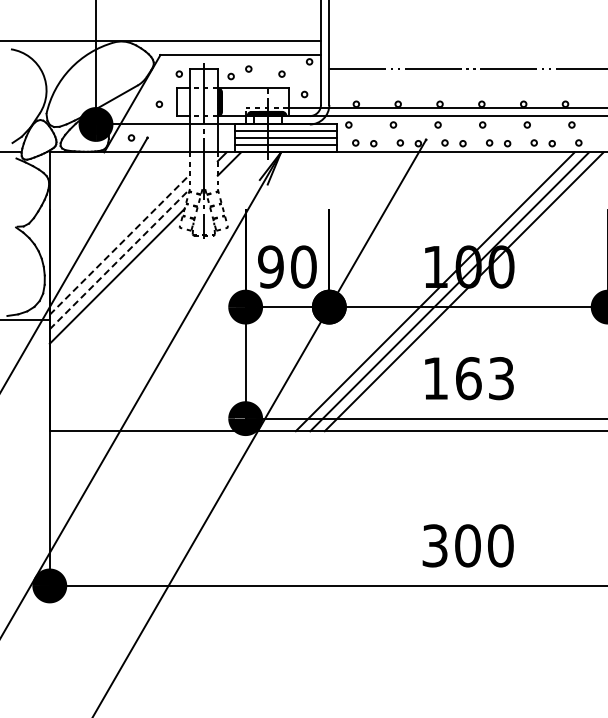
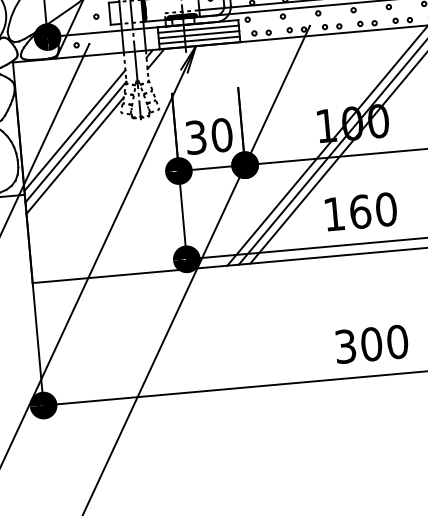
line: (120, 244) -> (75, 130), dashed -> solid
line: (120, 258) -> (76, 141), dashed -> solid
text: (270, 266) -> (195, 137), 90 -> 30
text: (501, 378) -> (386, 209), 163 -> 160

